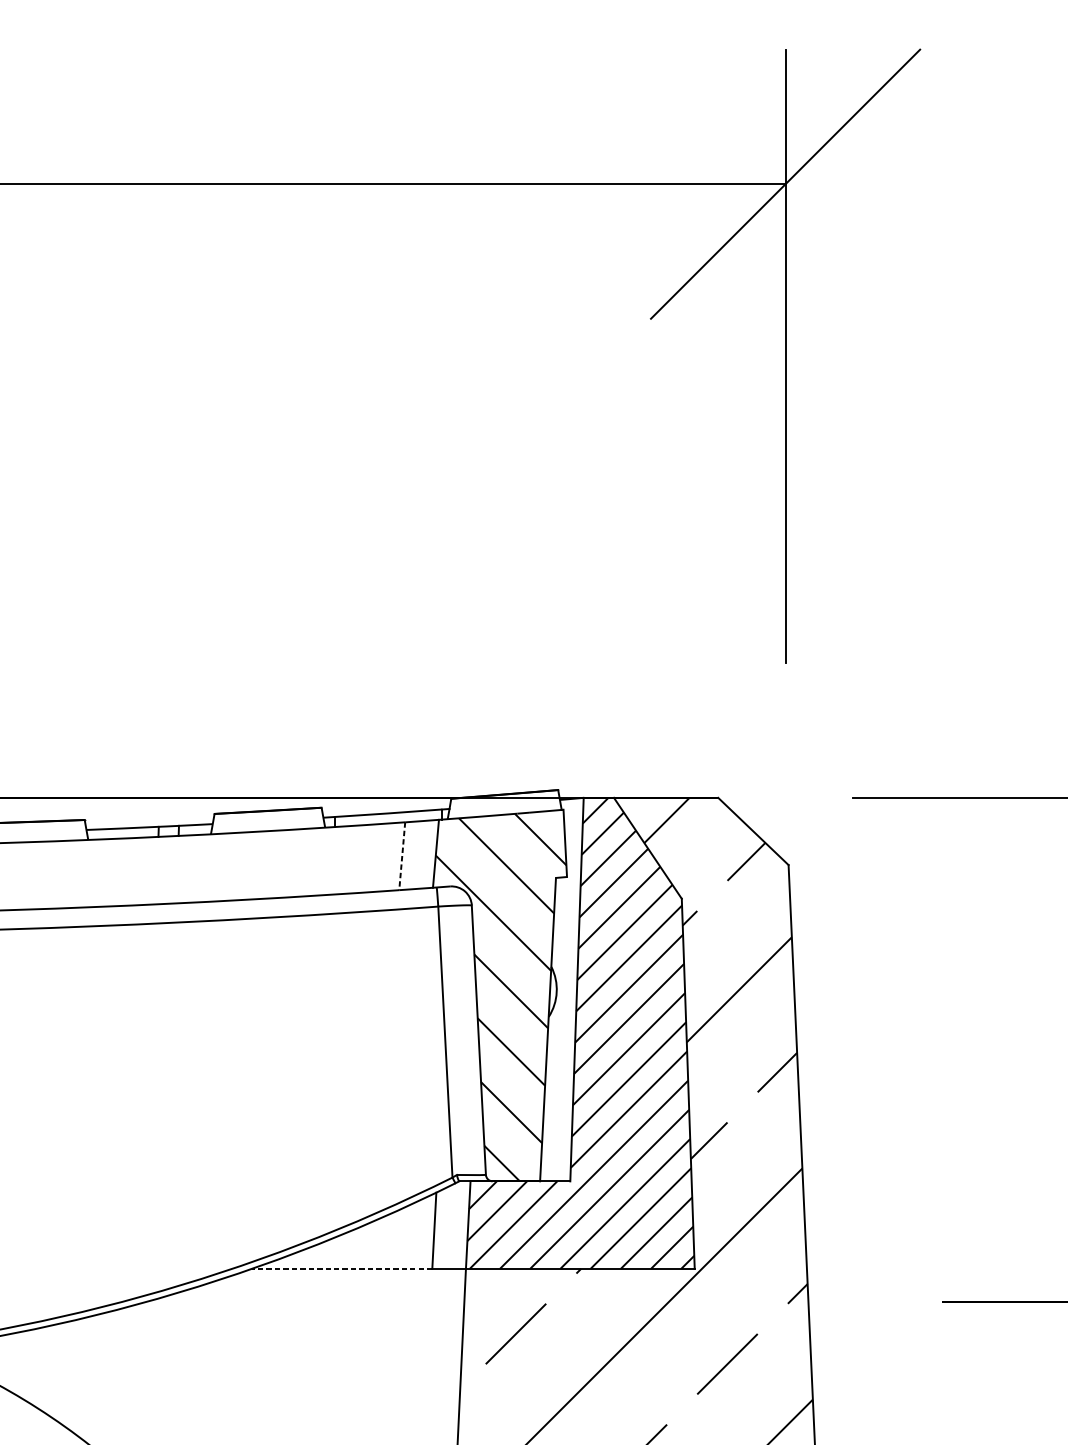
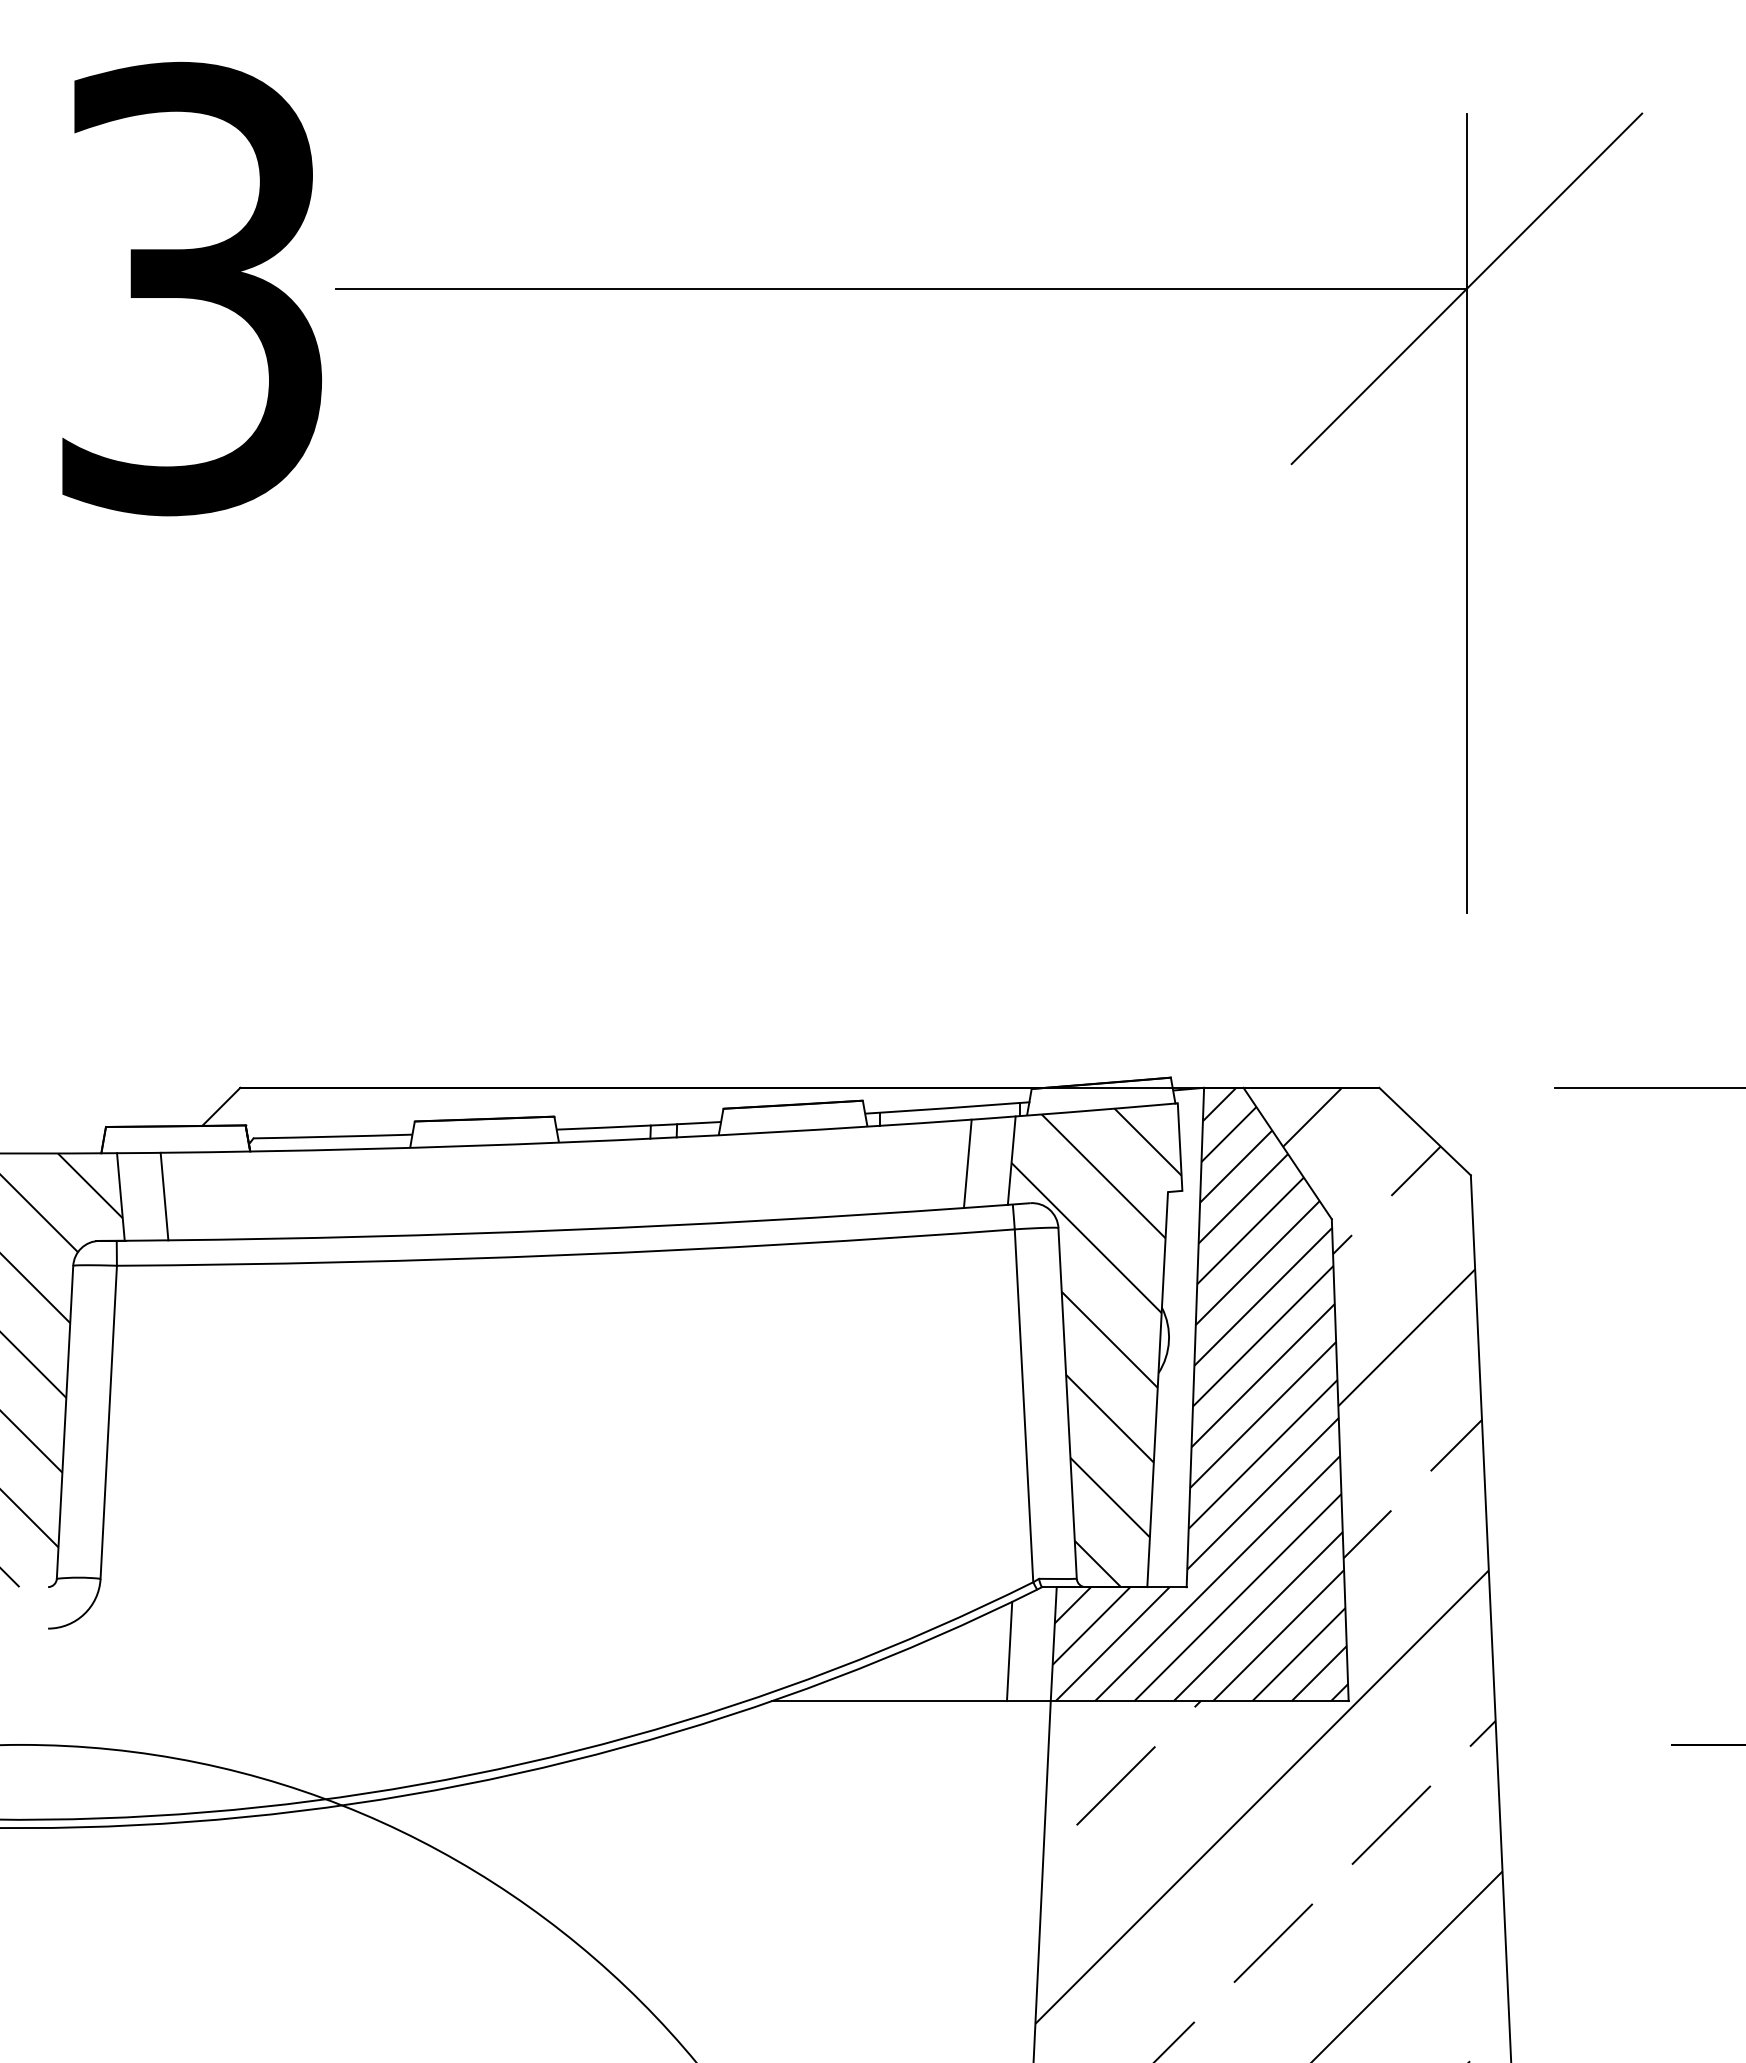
line: (402, 856) -> (967, 1164), dashed -> solid
line: (342, 1269) -> (889, 1701), dashed -> solid

